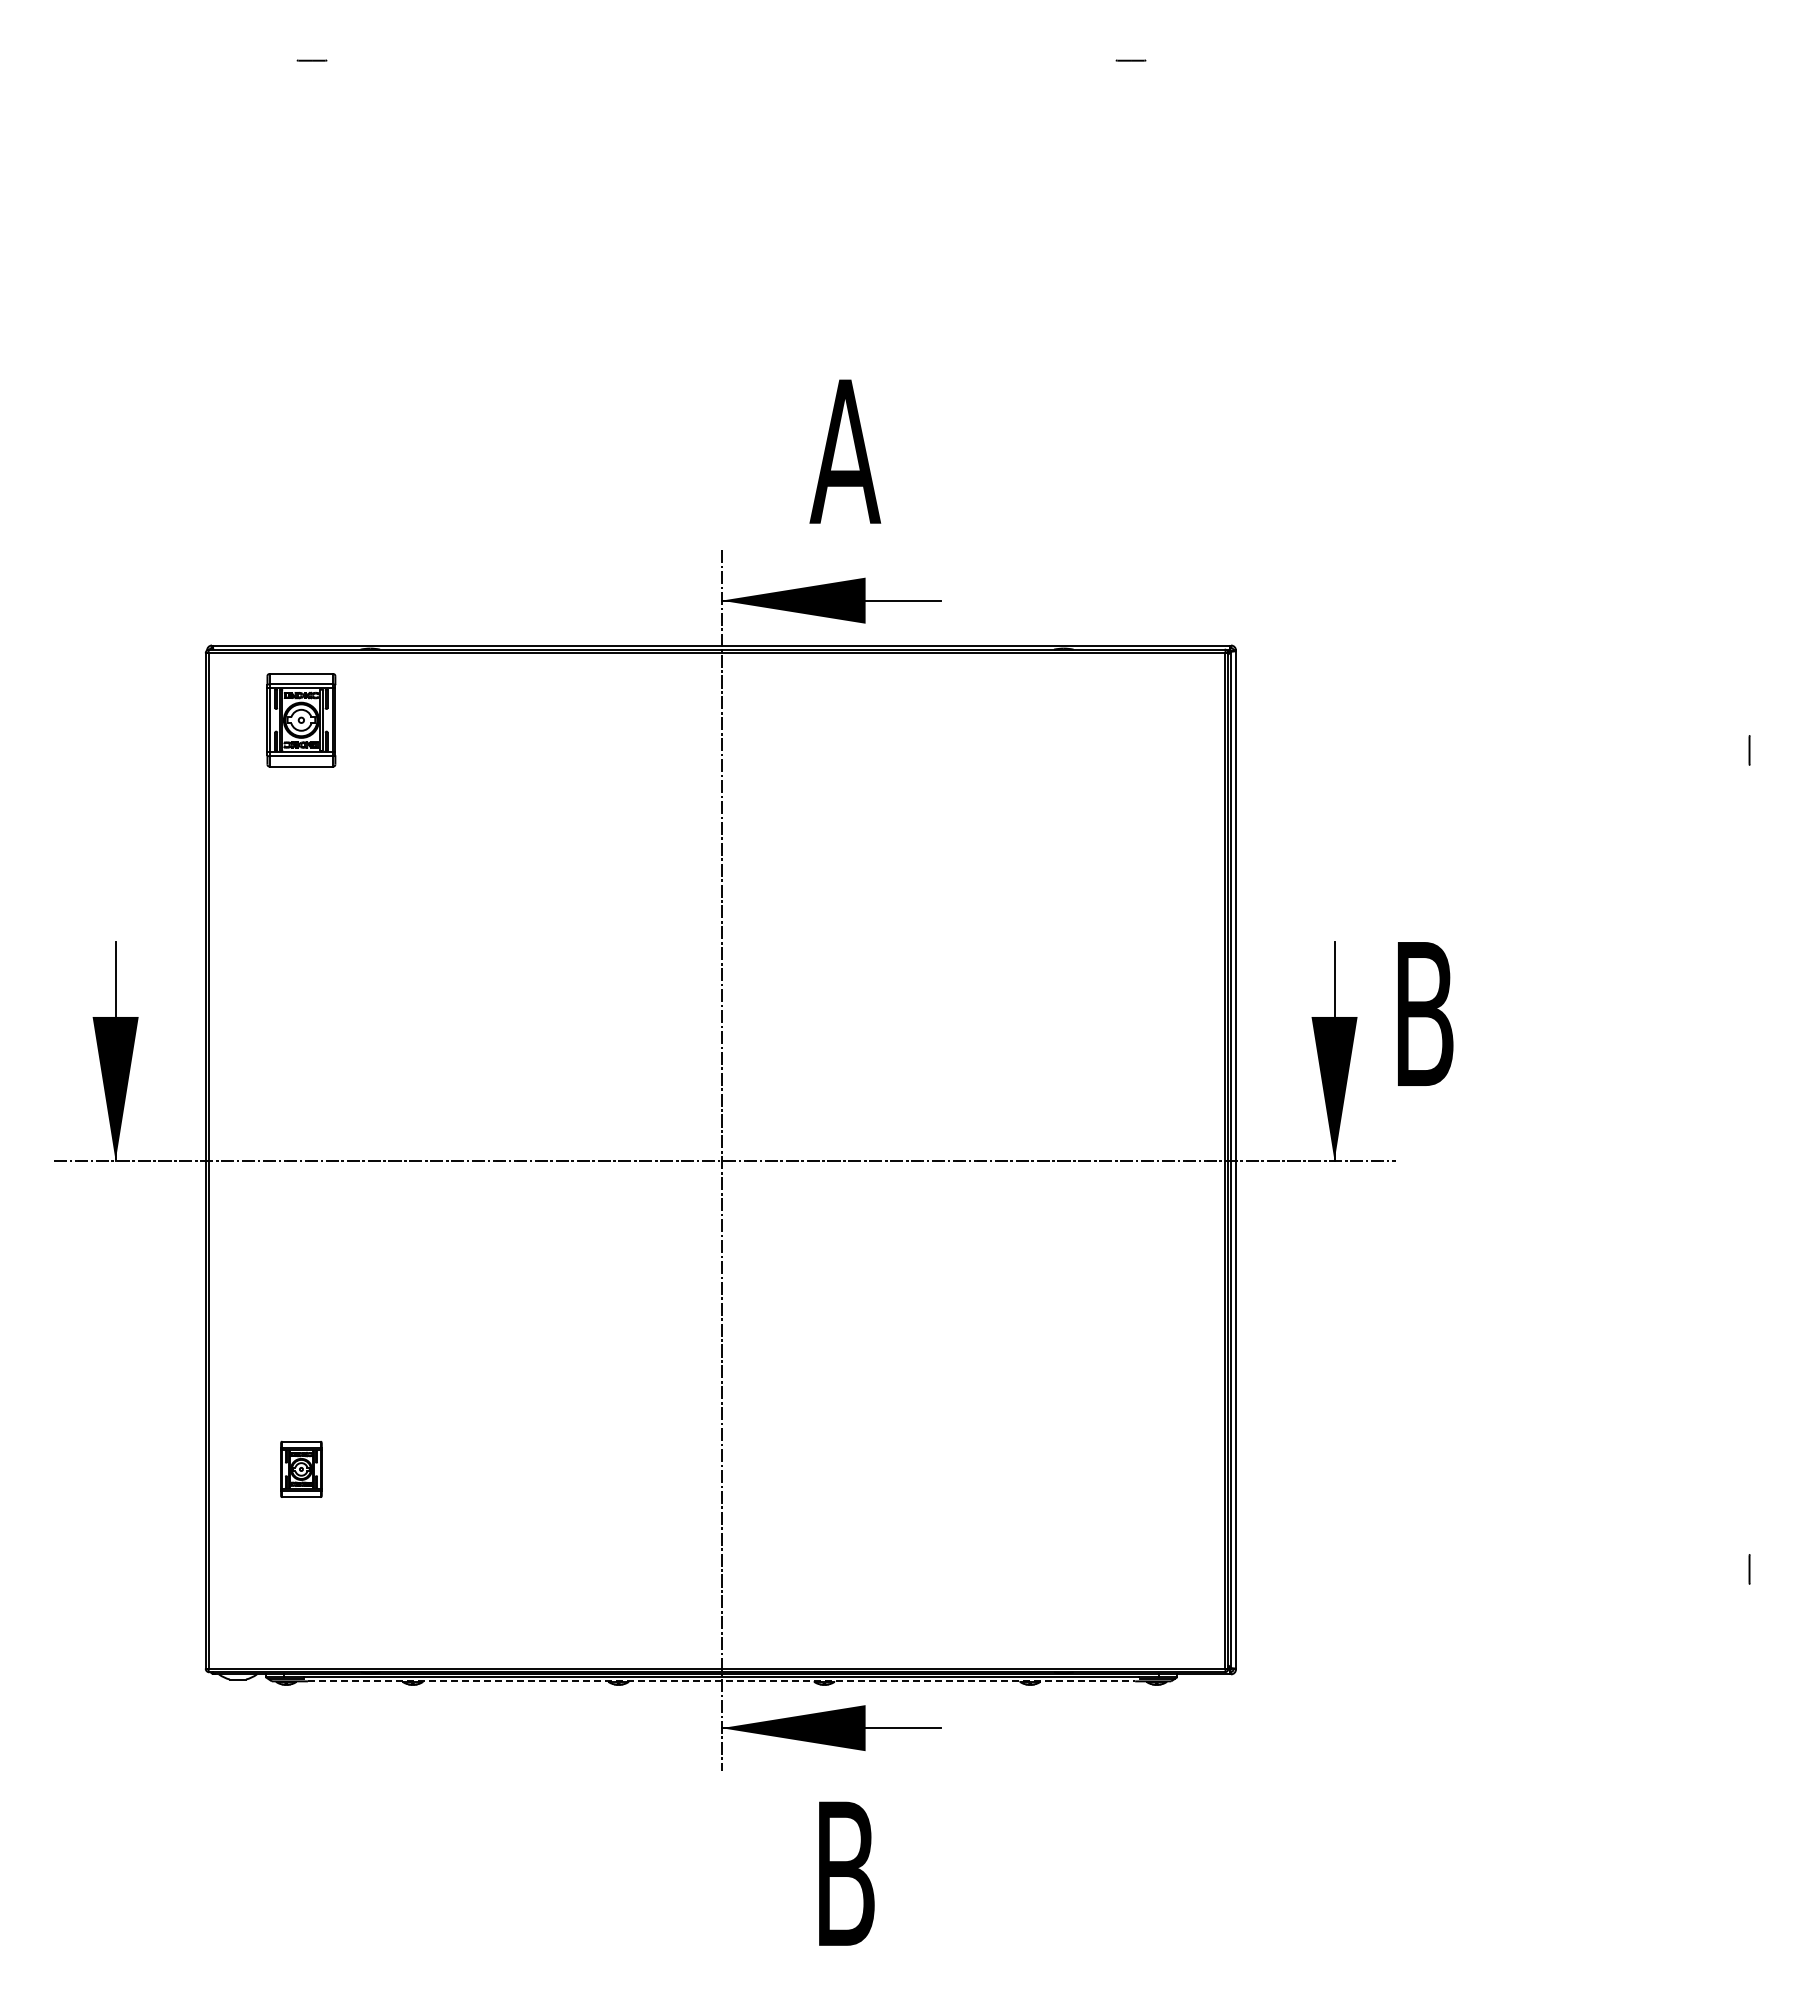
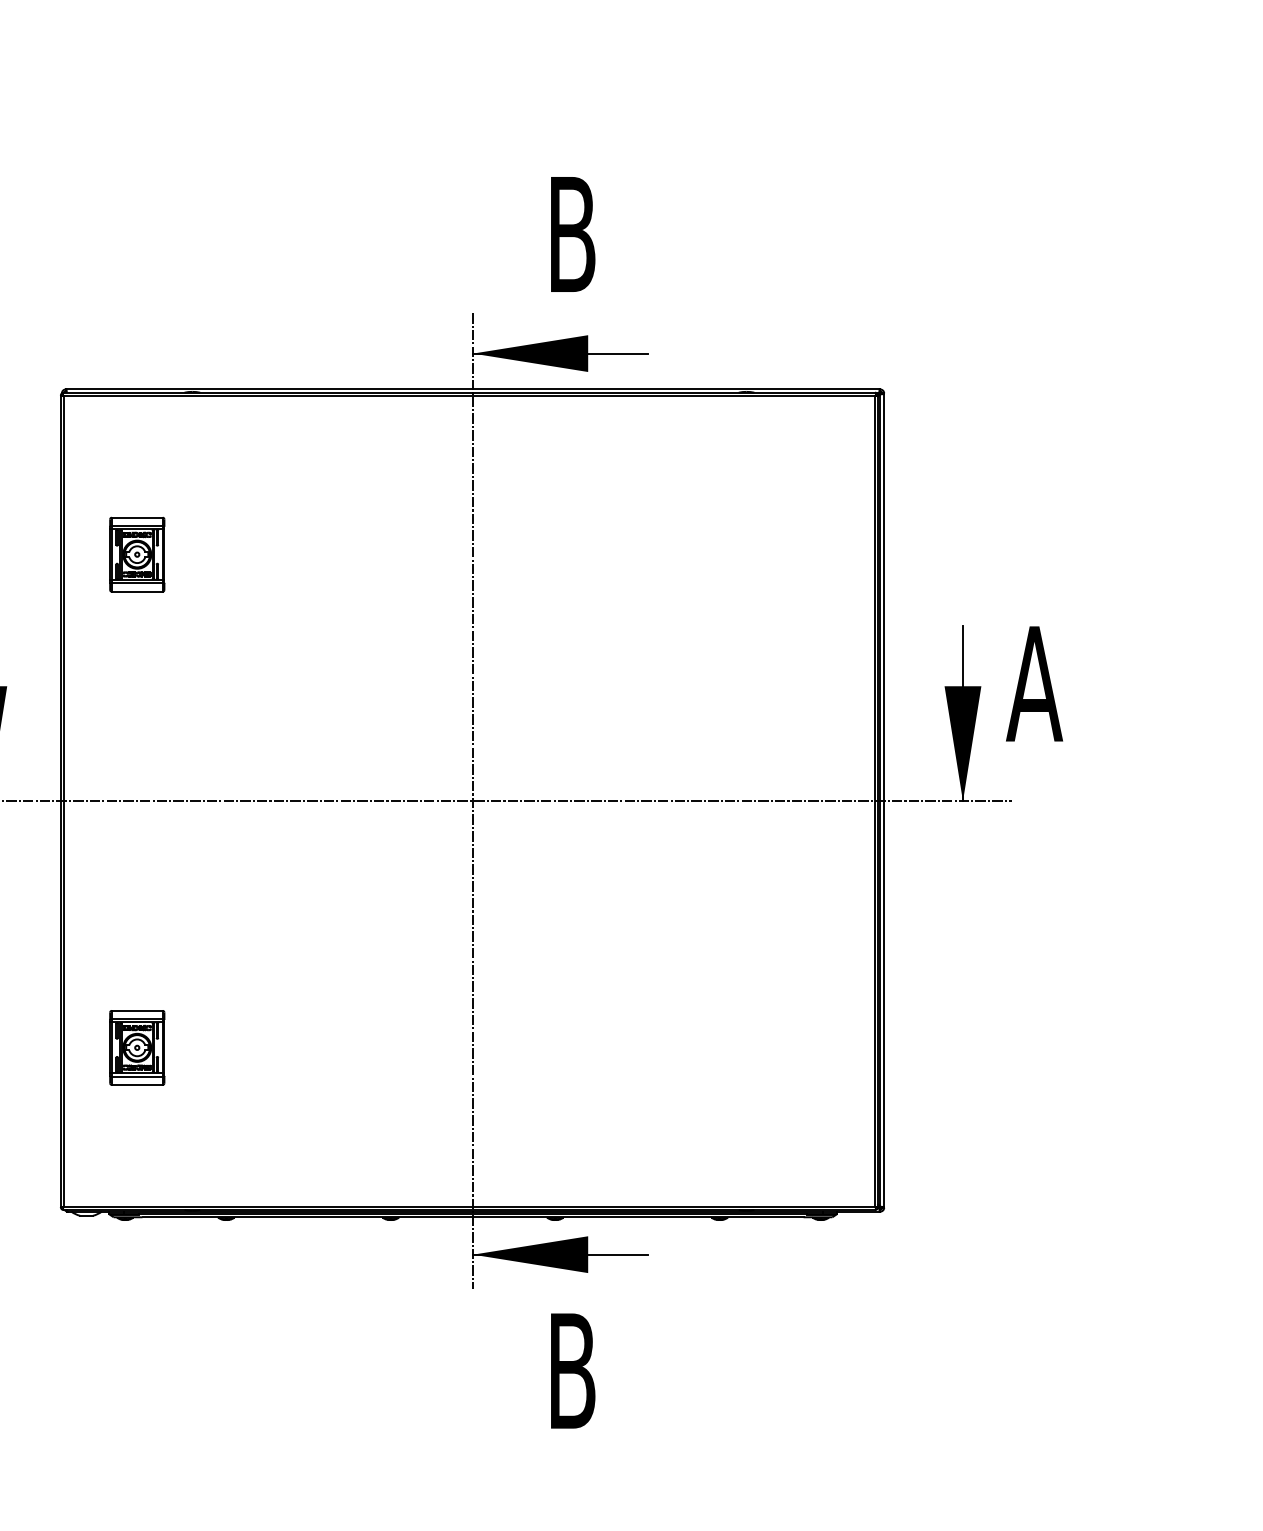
text: (845, 451) -> (572, 234), A -> B
part: (301, 720) -> (137, 554), moved
text: (1423, 1013) -> (1034, 683), B -> A
part: (301, 1469) -> (137, 1047), size x1.67
line: (721, 1681) -> (473, 1217), dashed -> solid

